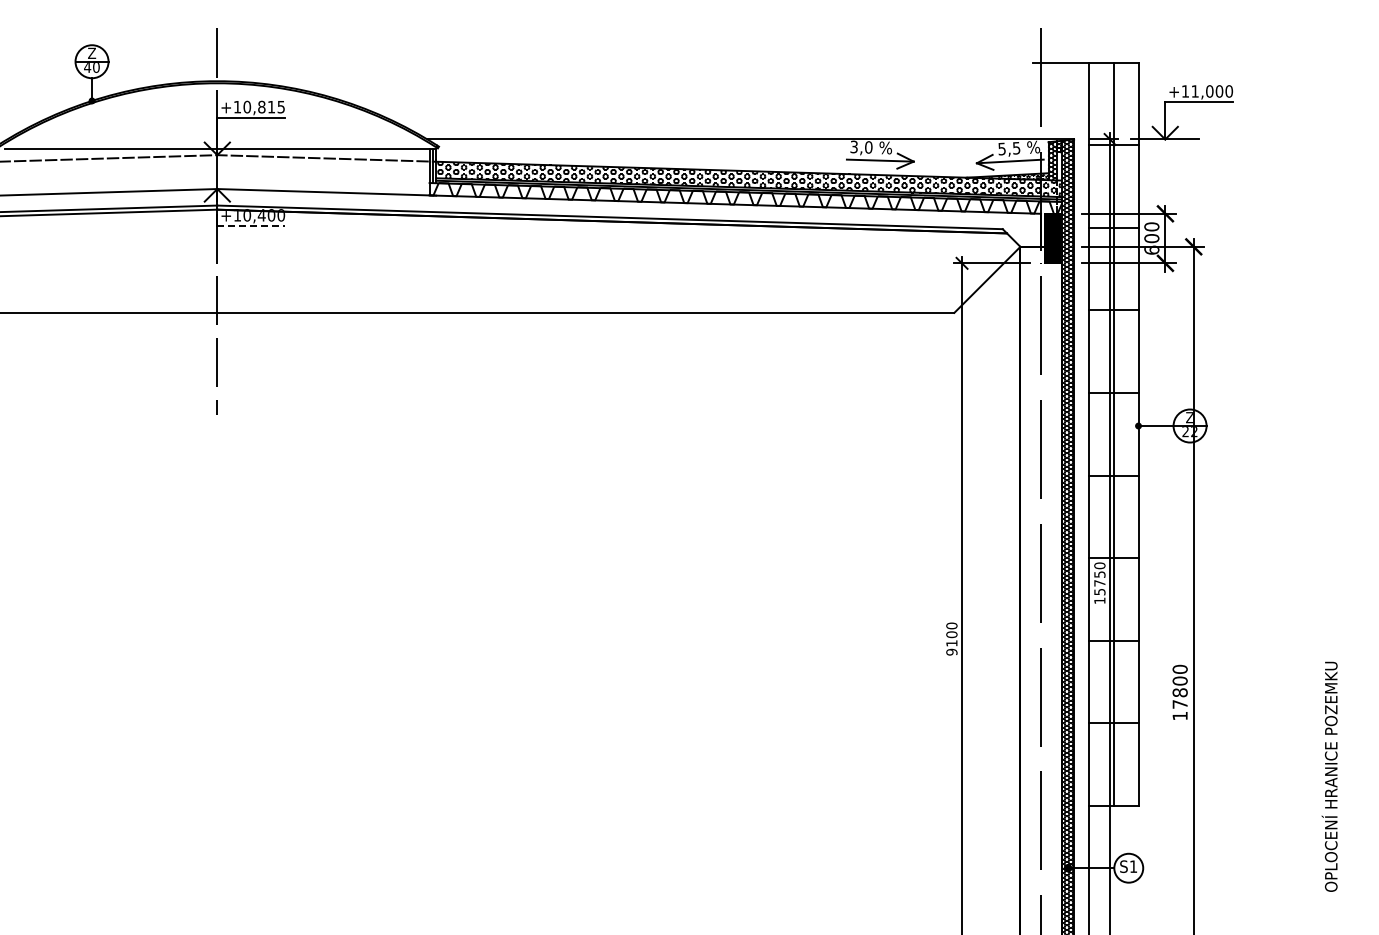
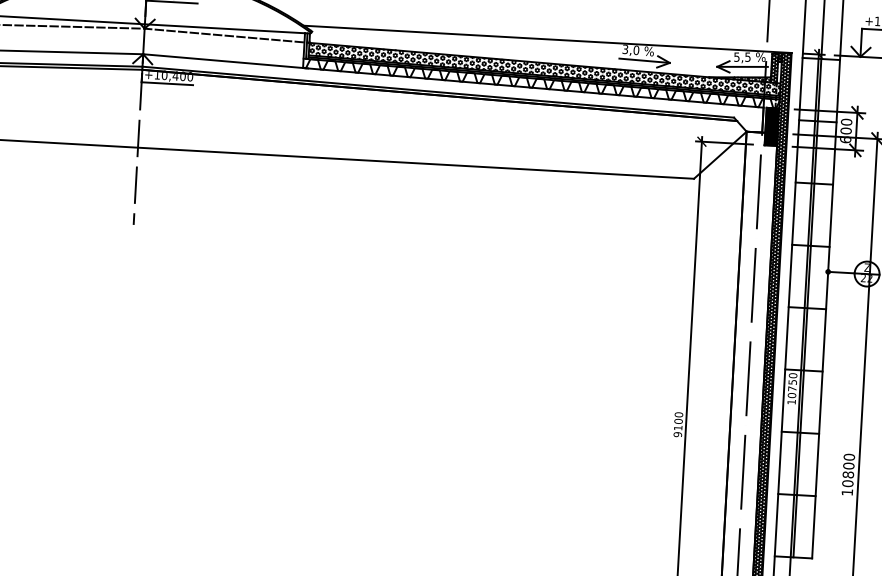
line: (251, 226) -> (167, 83), dashed -> solid
text: (1099, 591) -> (791, 395), 15750 -> 10750
text: (1179, 703) -> (847, 482), 17800 -> 10800

